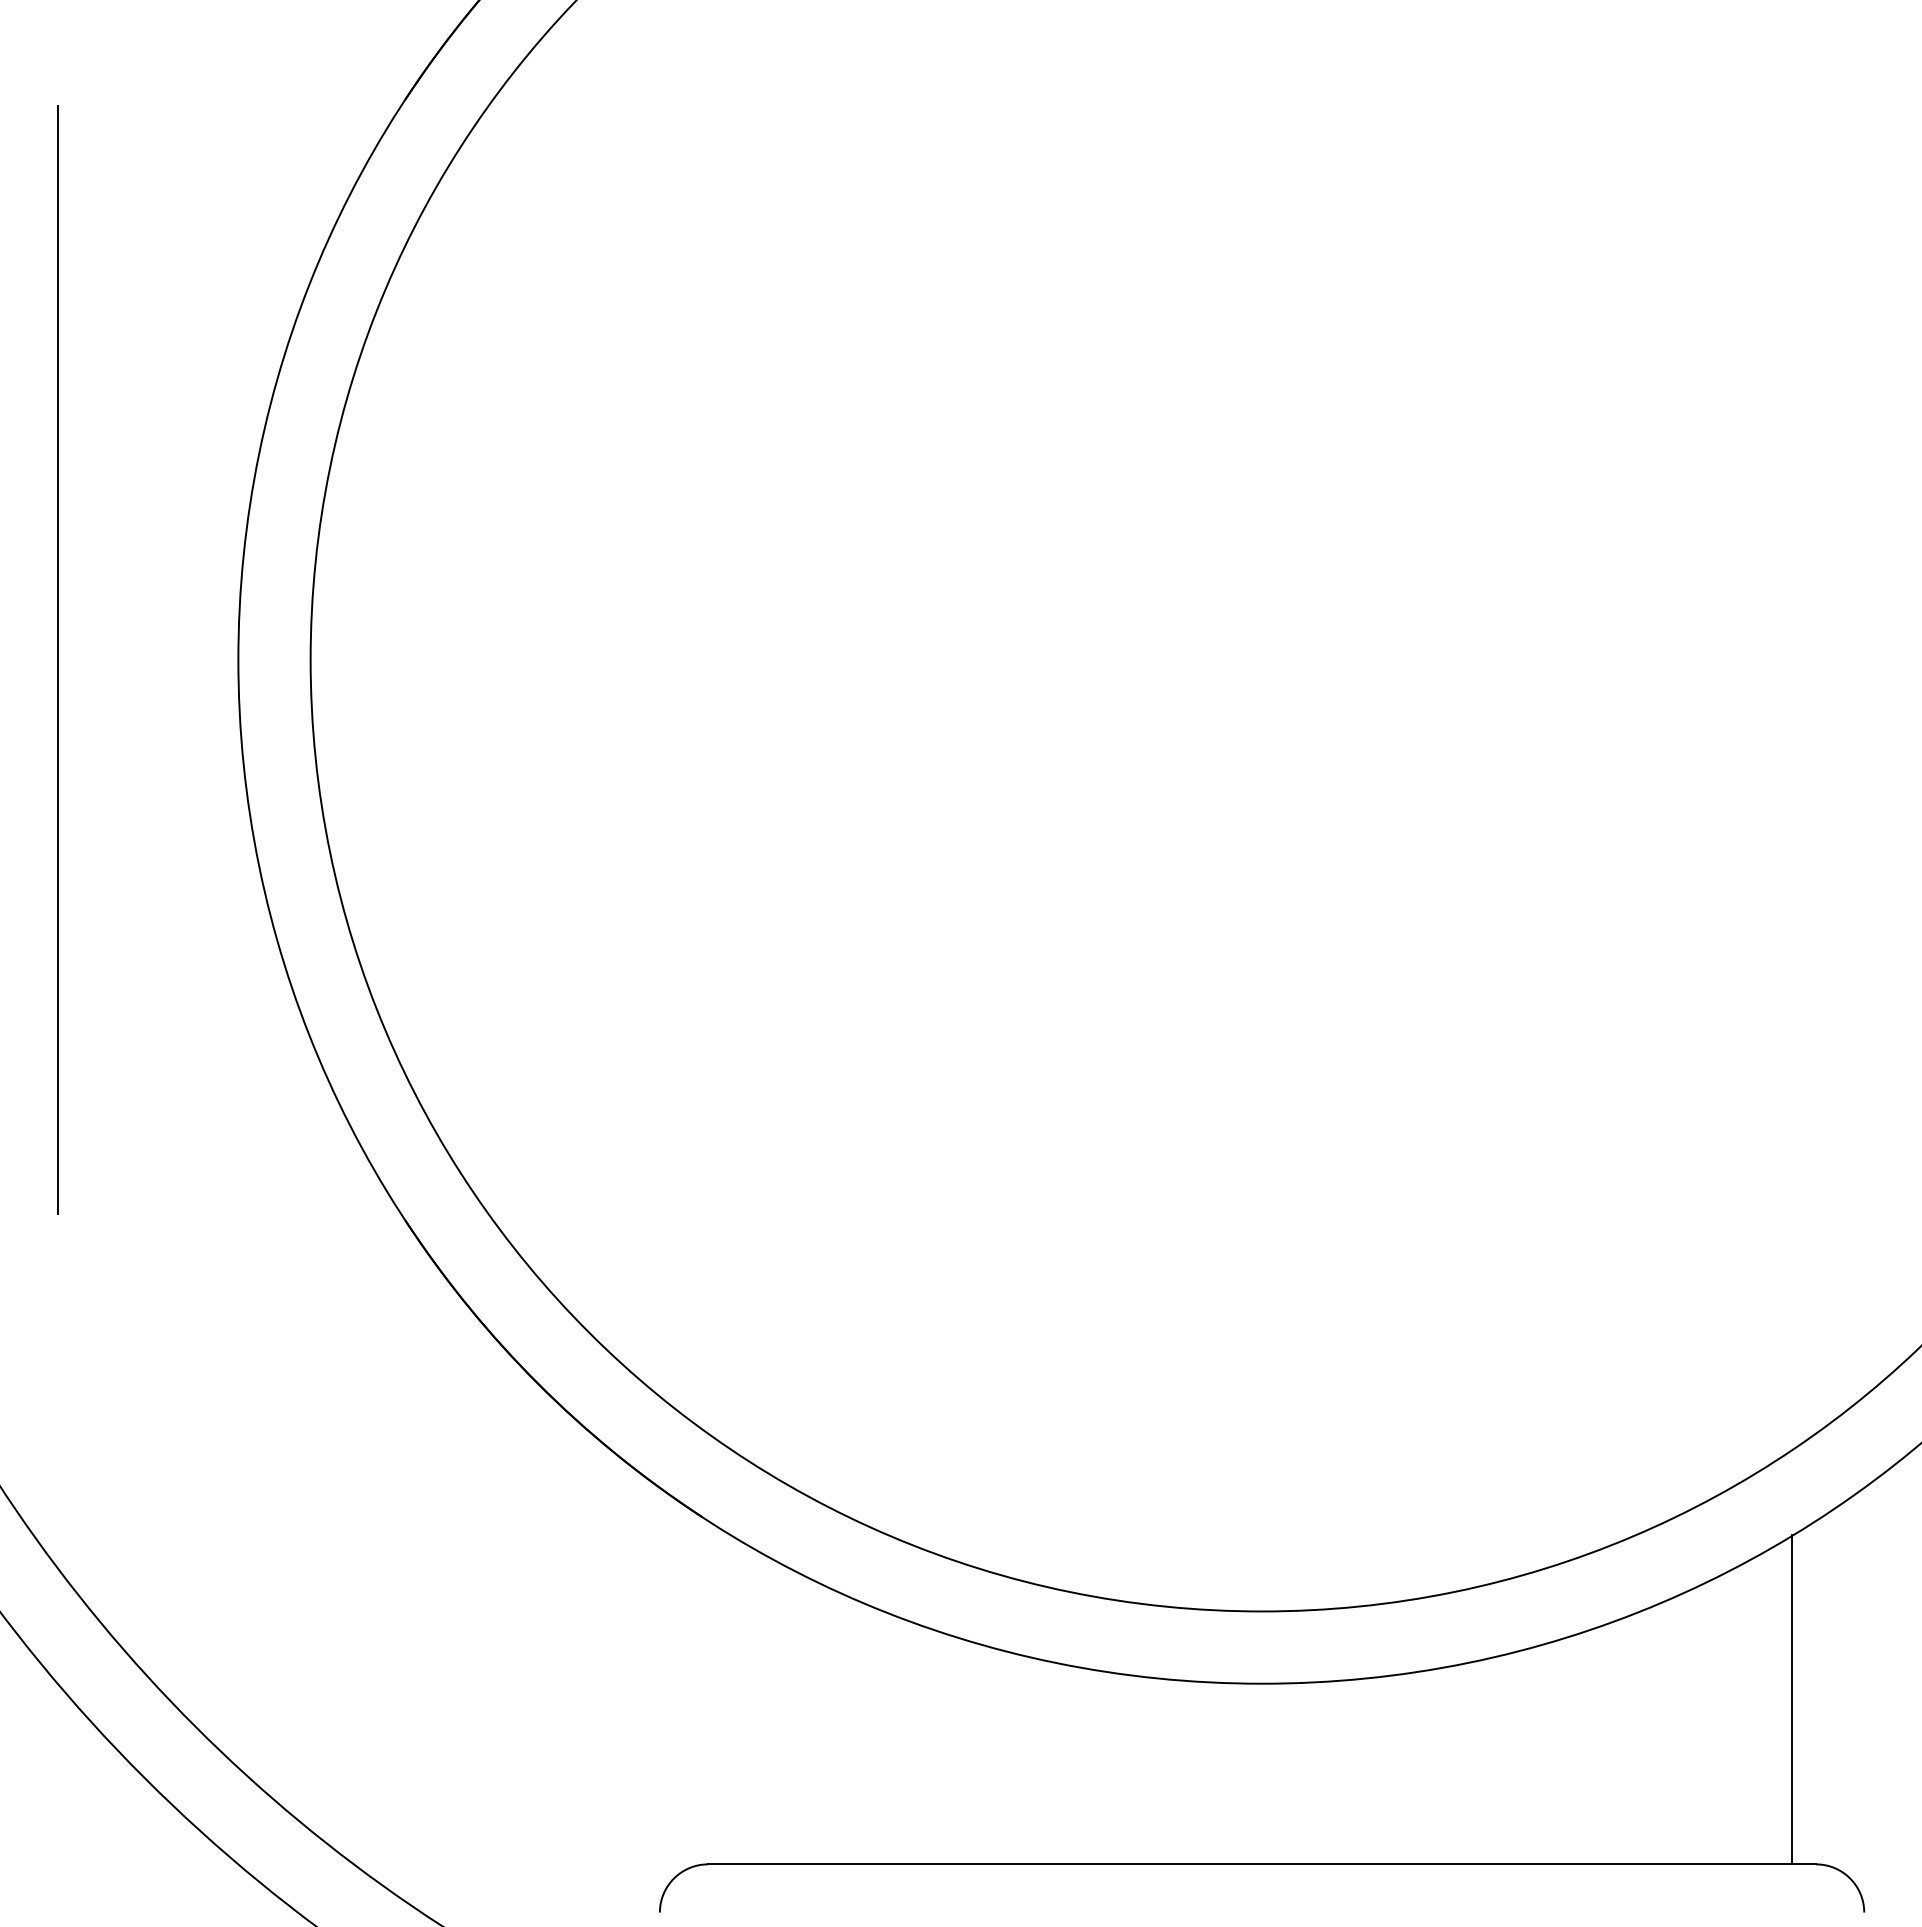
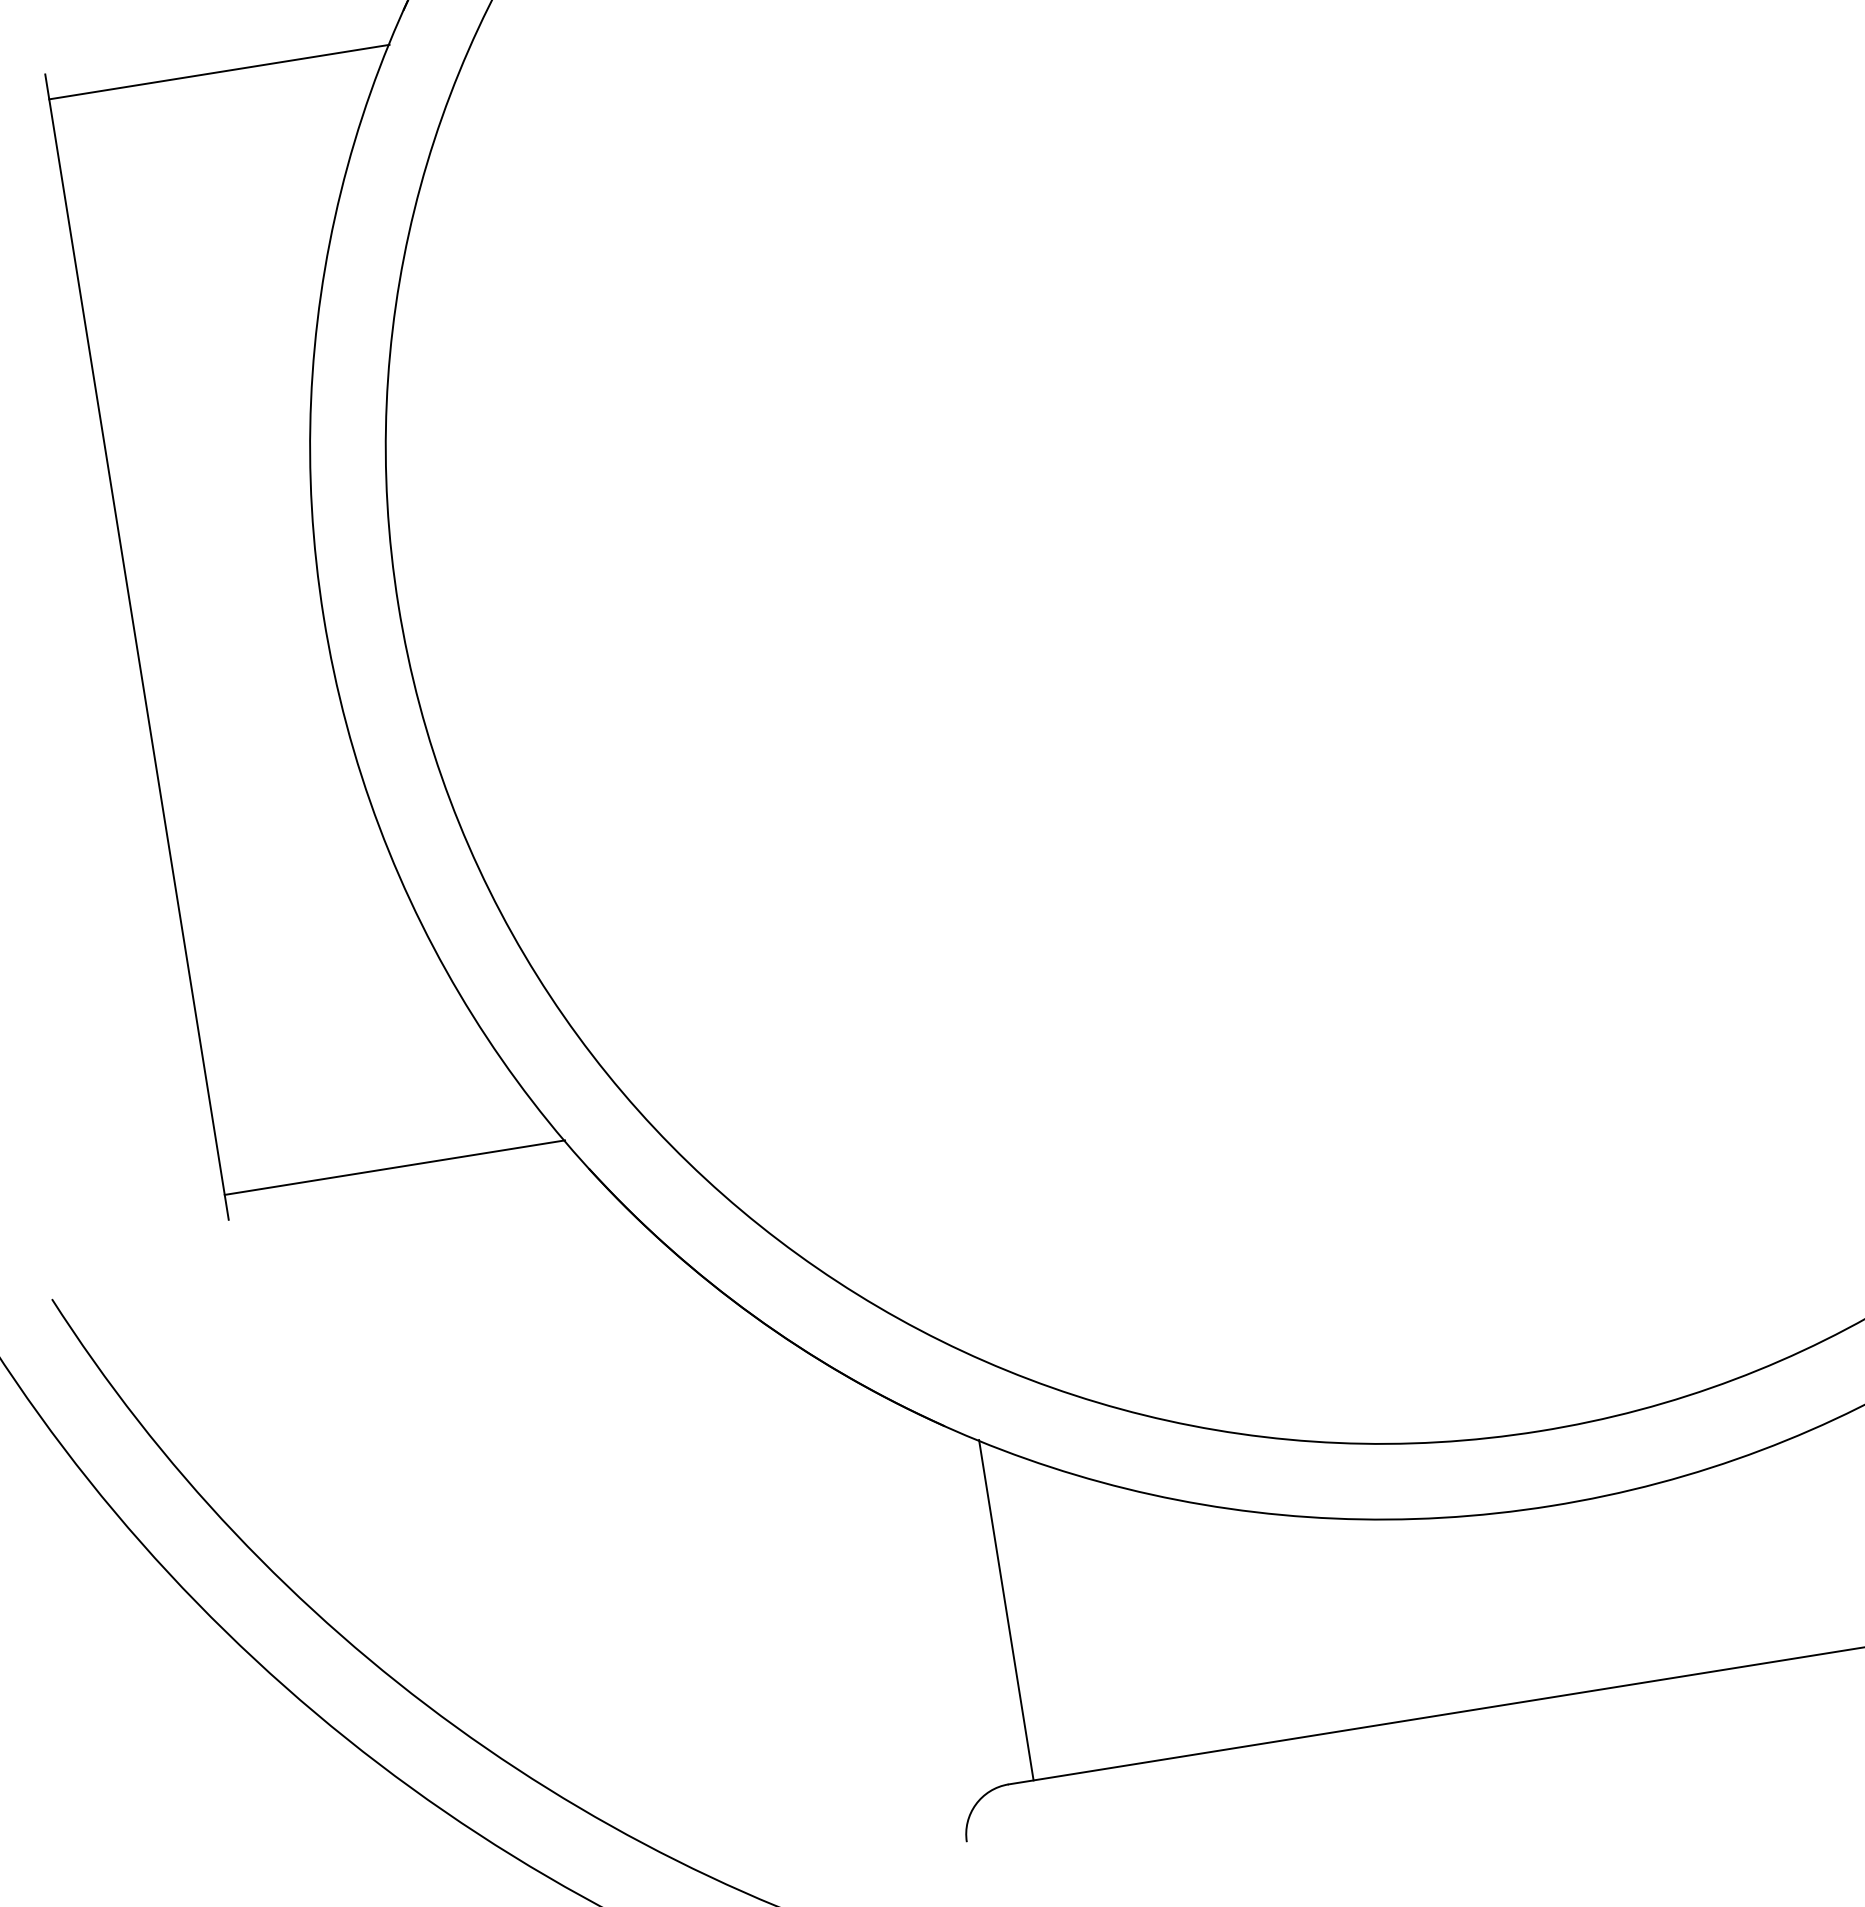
line: (221, 130) -> (218, 72), added
line: (221, 1189) -> (393, 1167), added
line: (732, 1699) -> (1006, 1609), added

